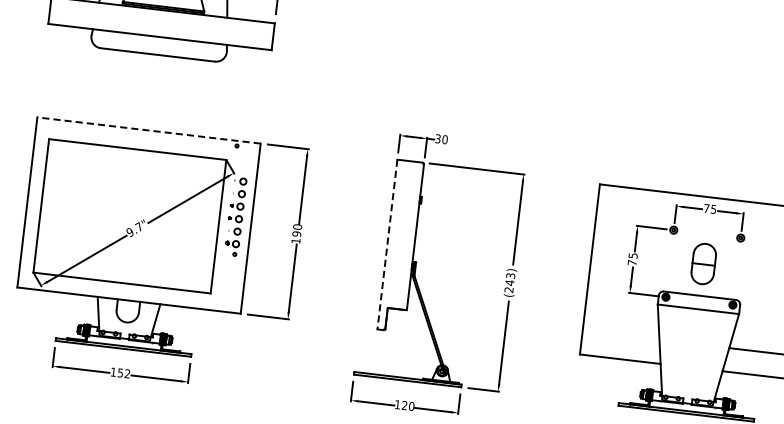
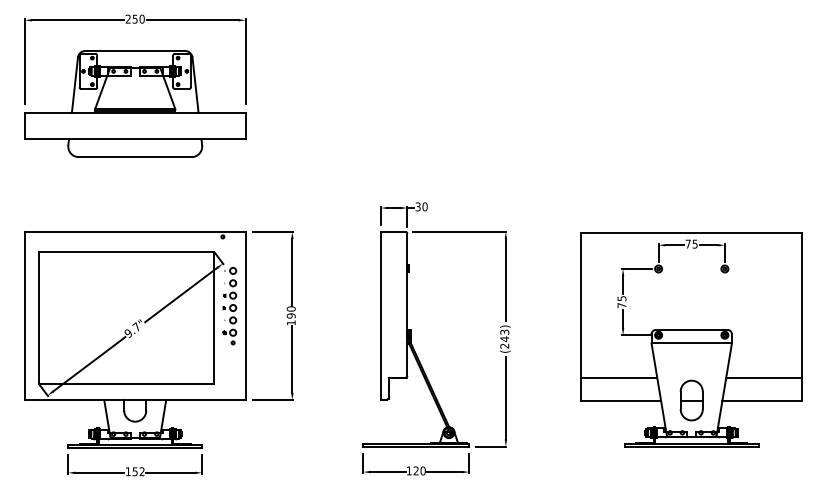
line: (148, 130) -> (134, 231), dashed -> solid
line: (387, 244) -> (380, 315), dashed -> solid
part: (703, 263) -> (691, 400), moved
line: (621, 335) -> (619, 377), added

